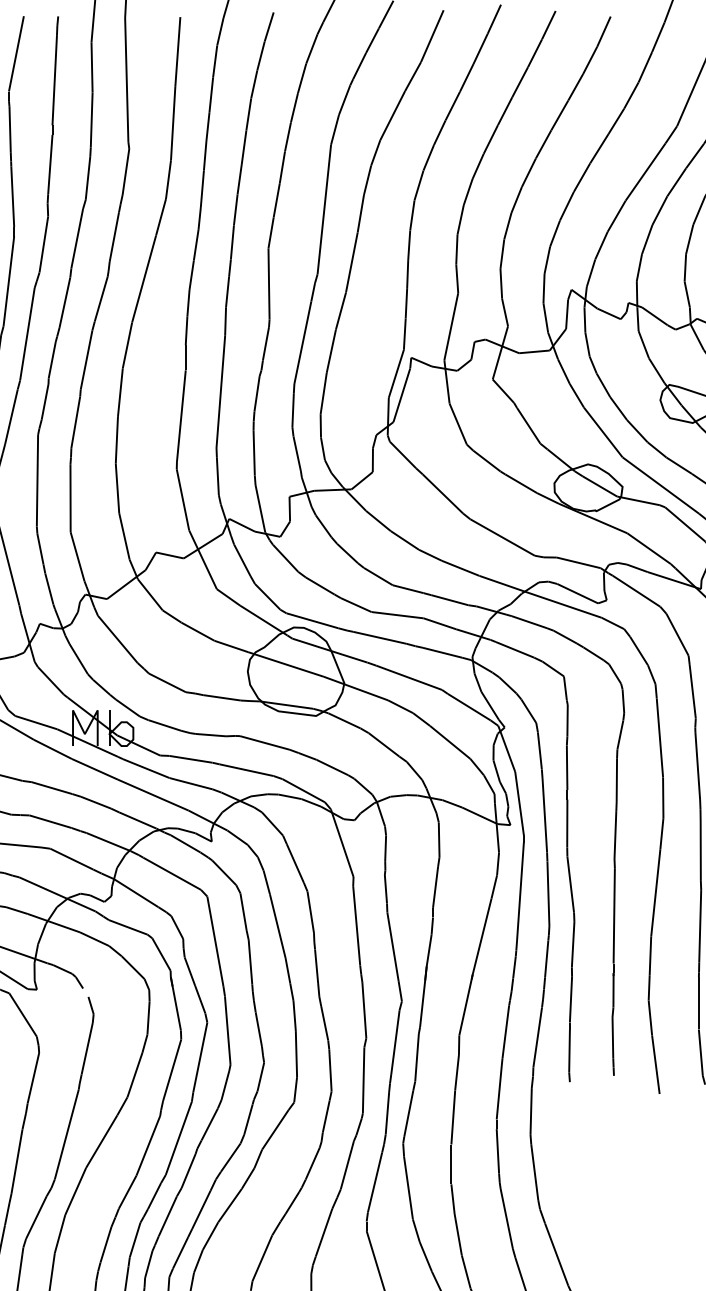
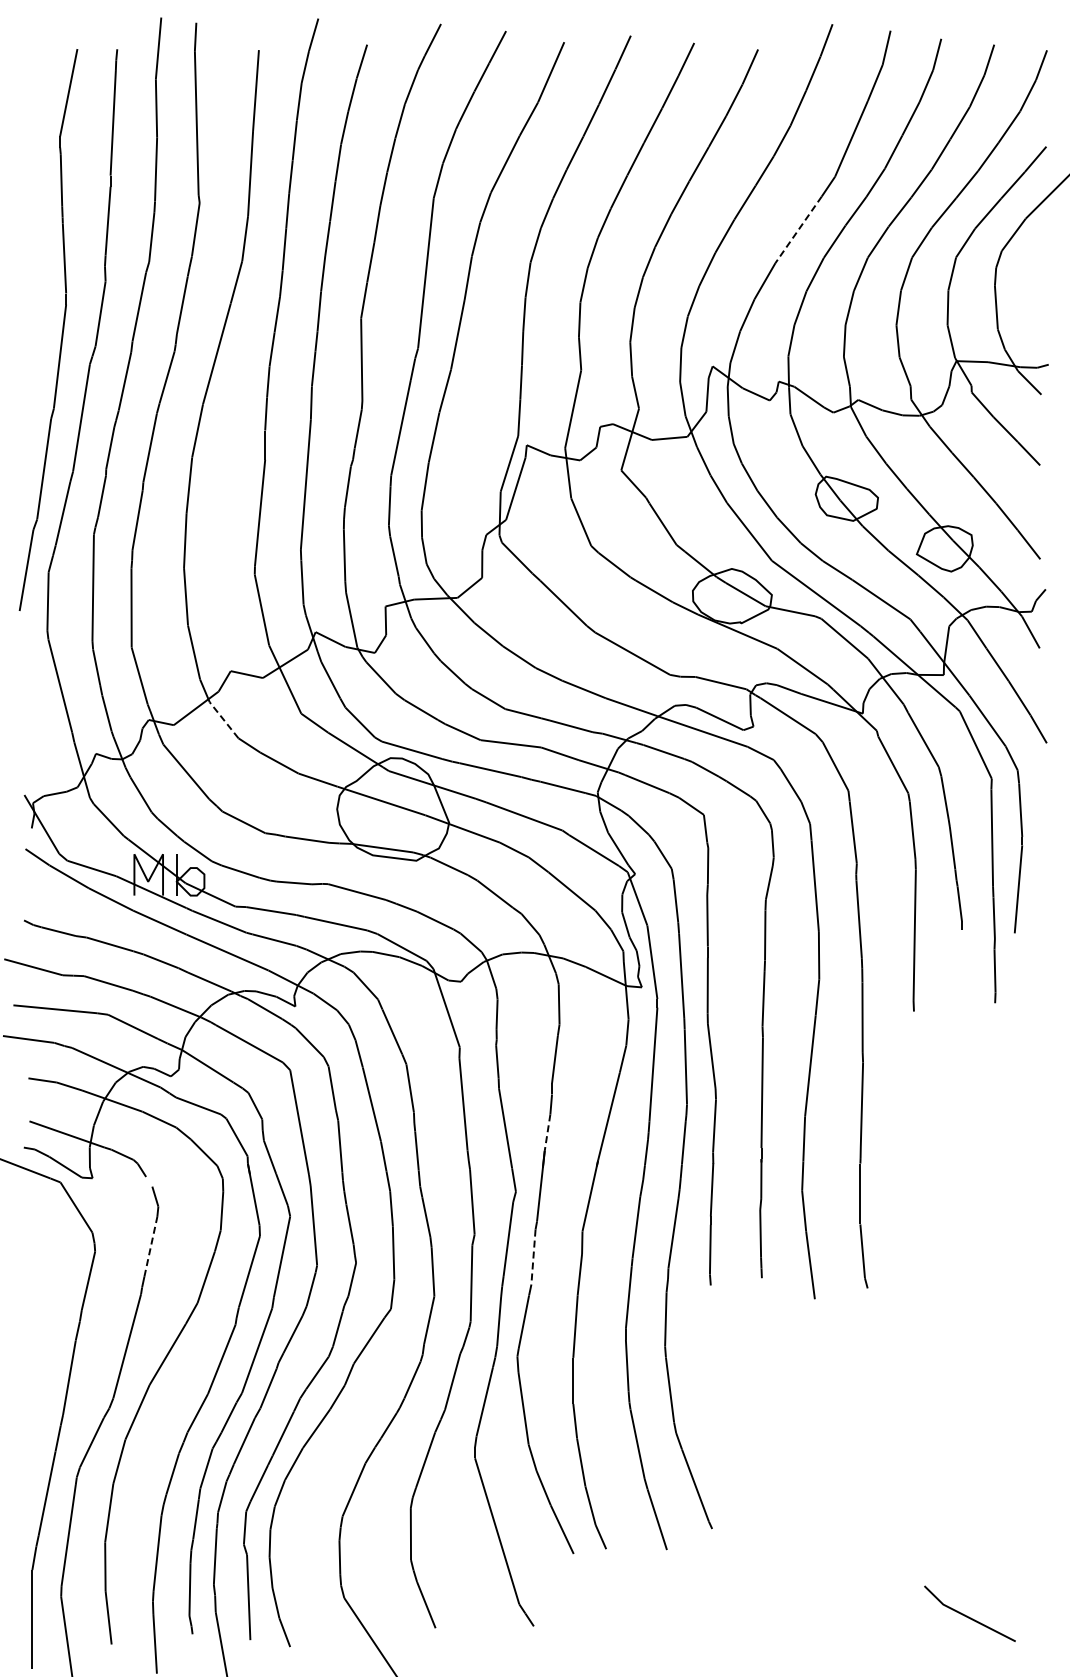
line: (645, 171) -> (798, 229), solid -> dashed
line: (149, 594) -> (223, 719), solid -> dashed
line: (429, 951) -> (547, 1133), solid -> dashed
line: (86, 1048) -> (150, 1246), solid -> dashed
line: (417, 1058) -> (533, 1257), solid -> dashed

